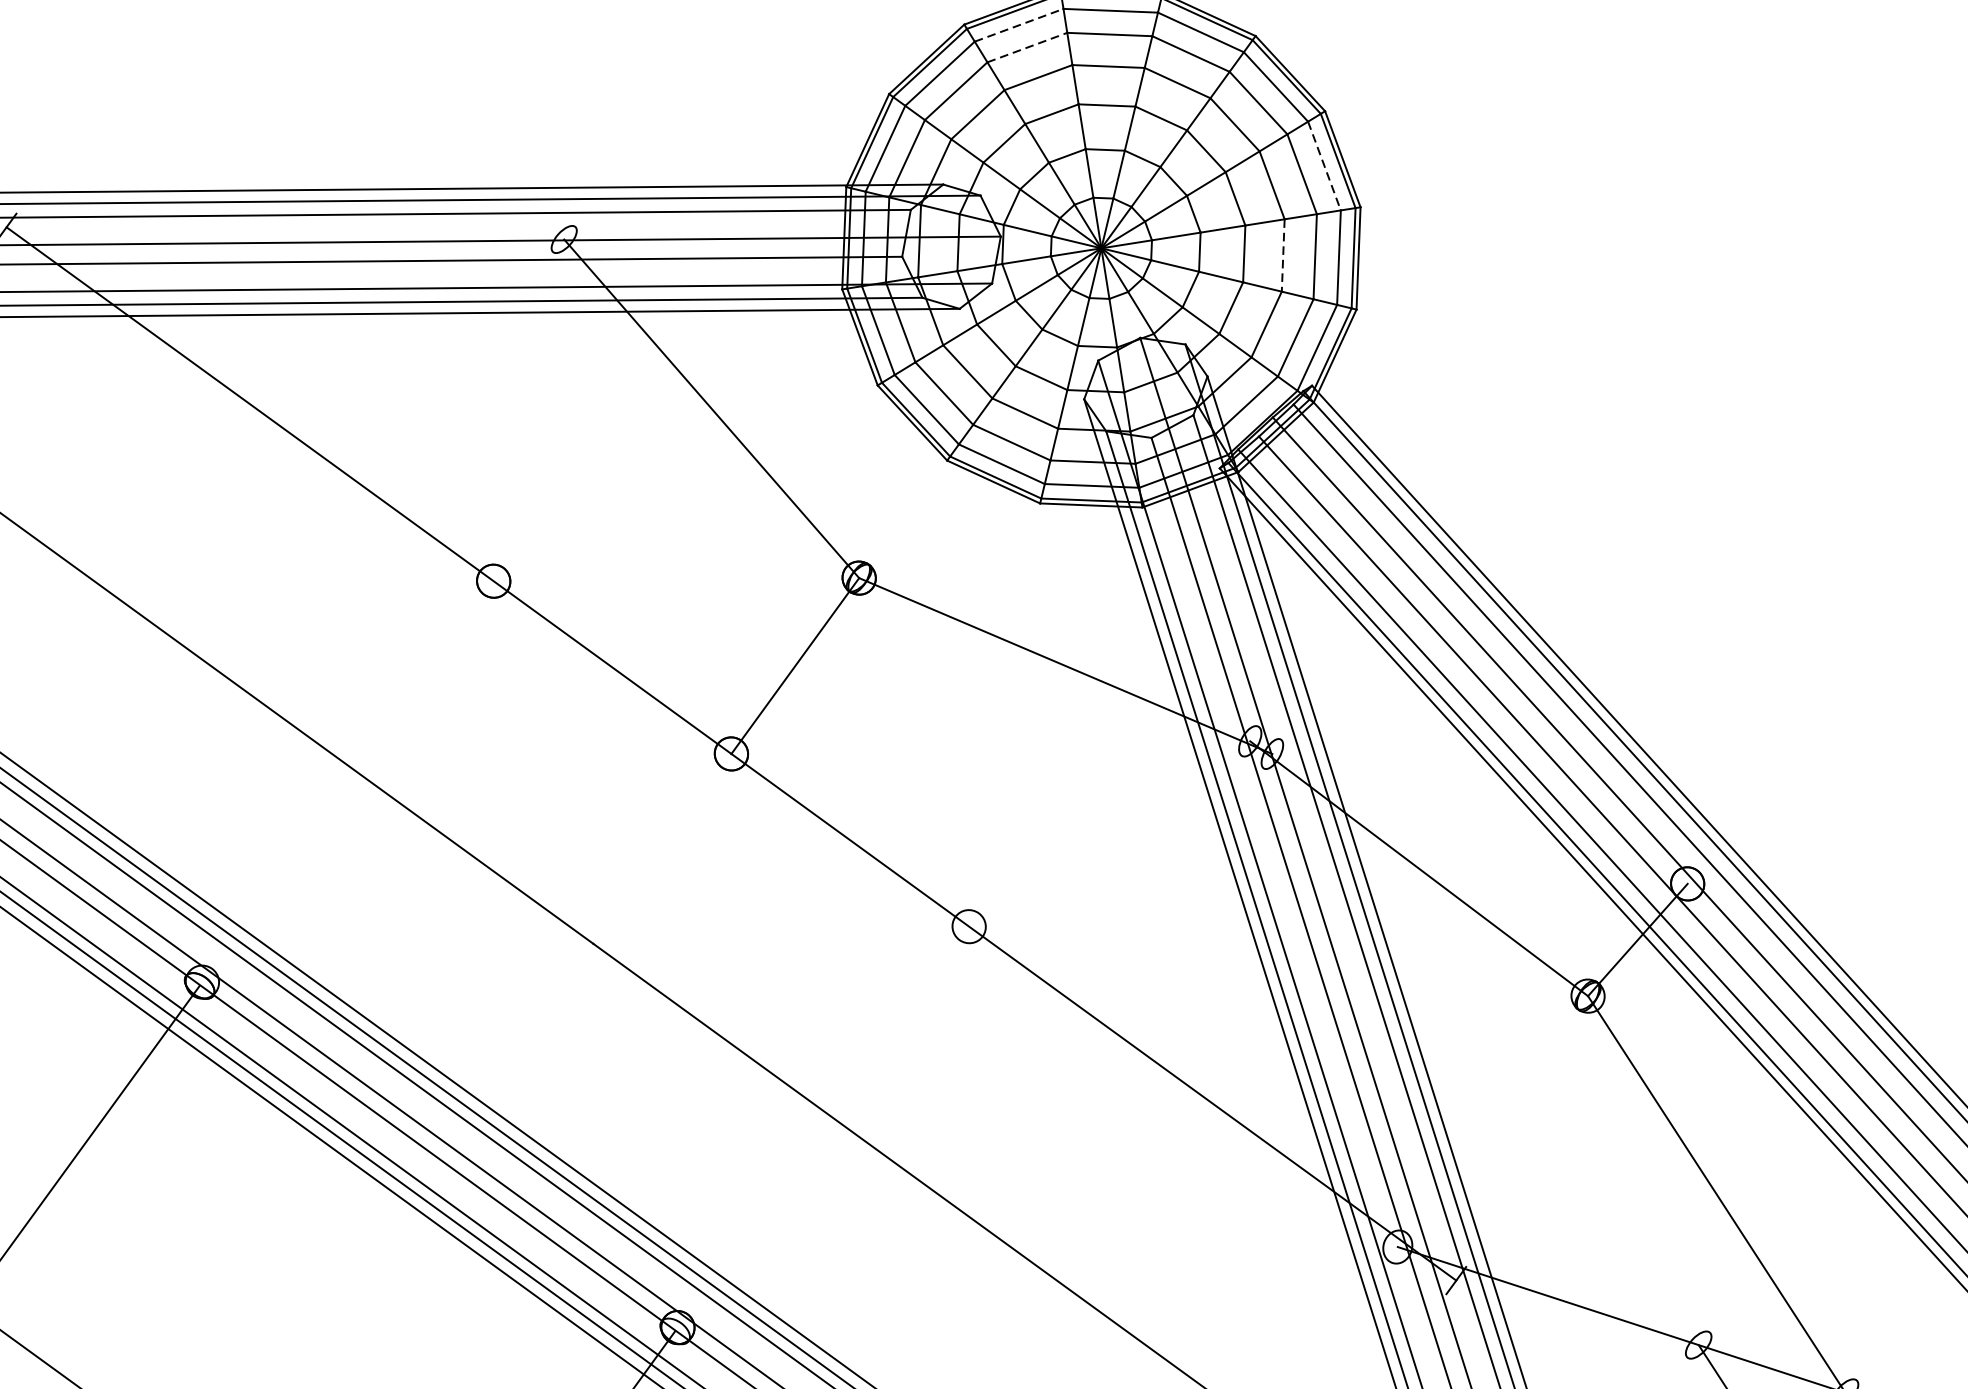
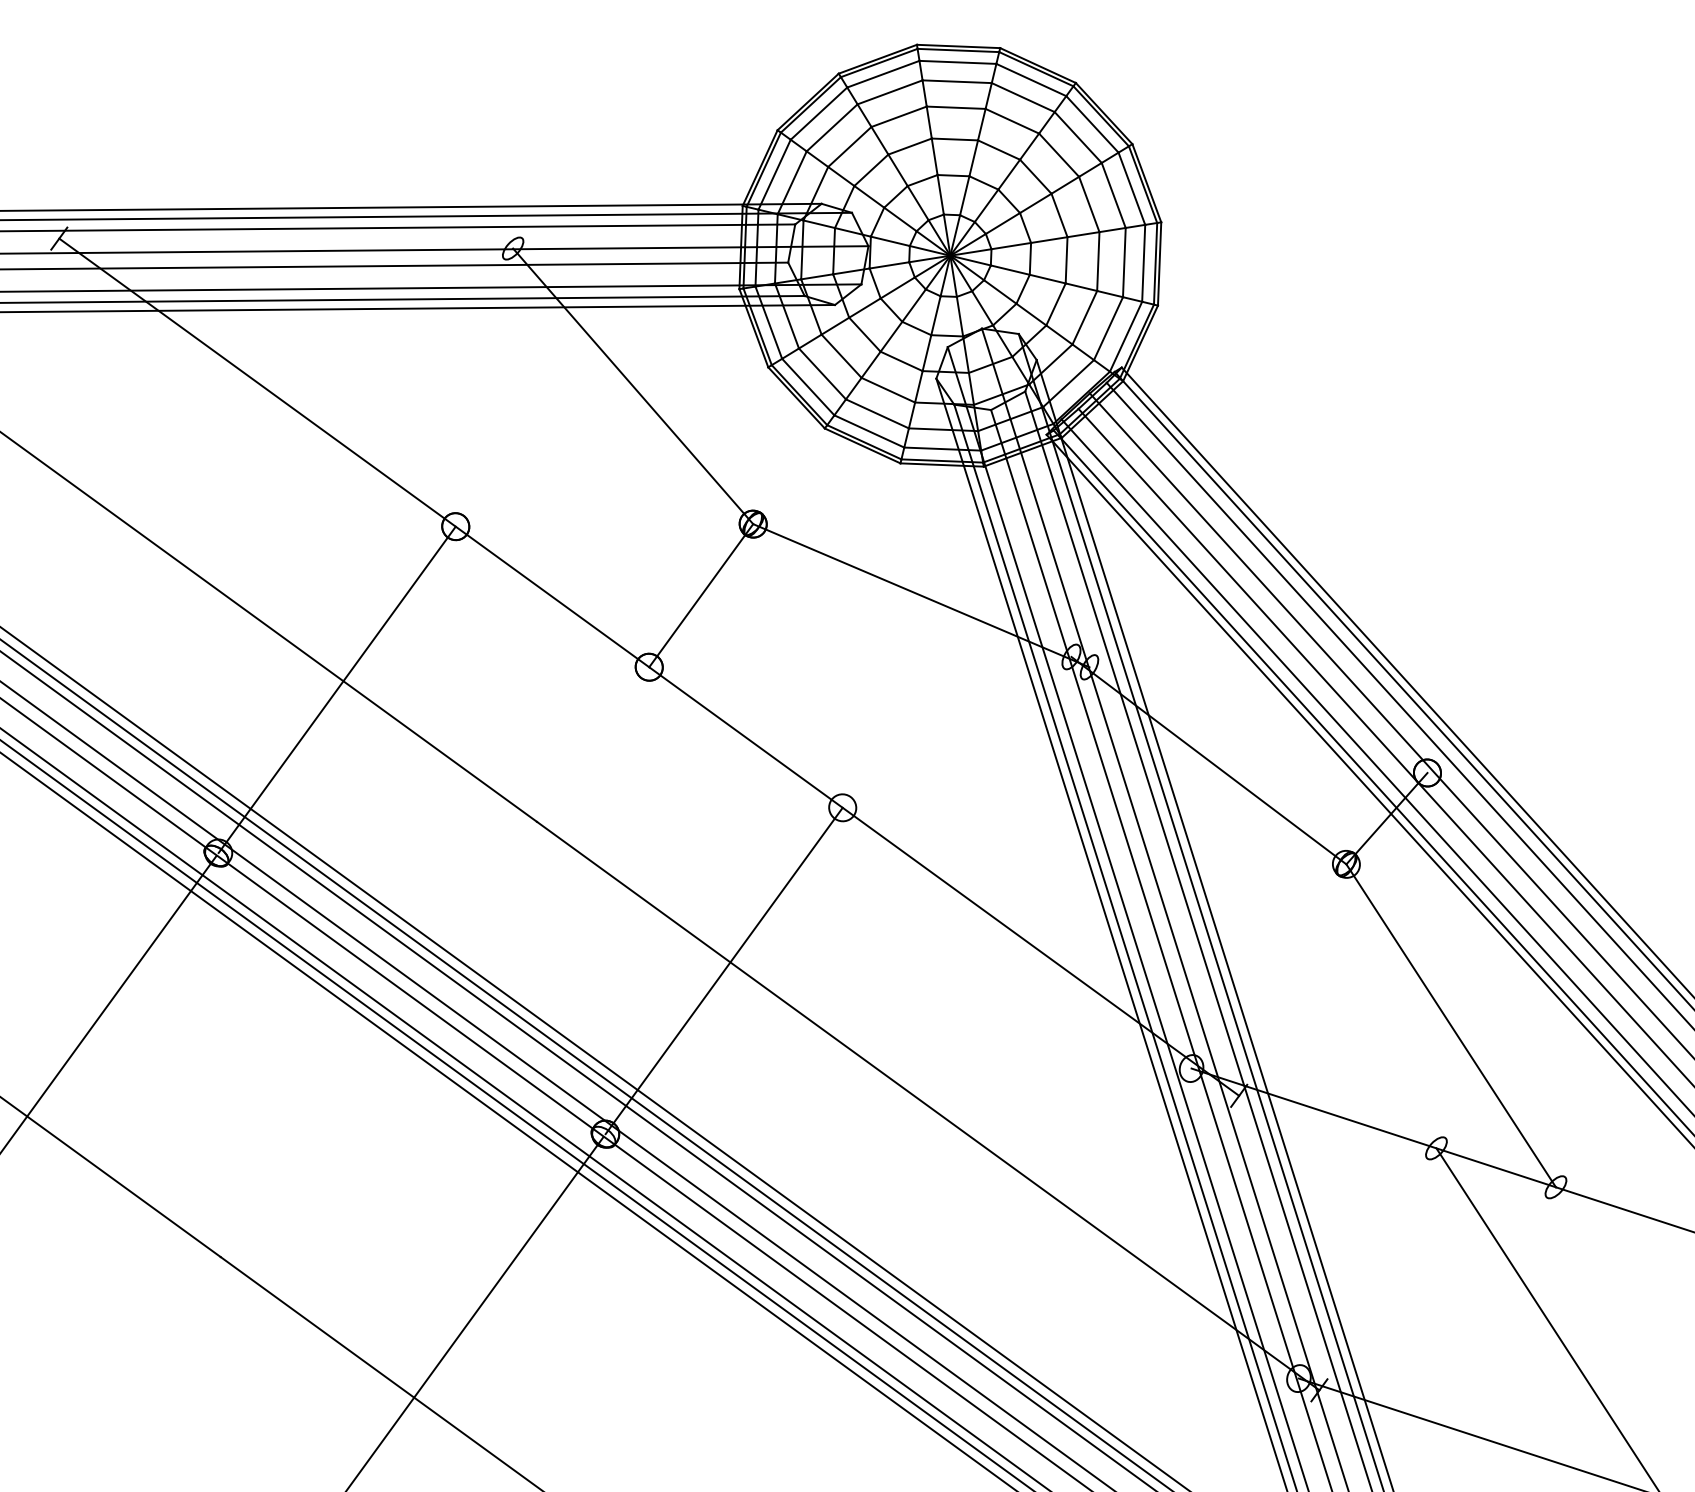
line: (1019, 25) -> (883, 74), dashed -> solid
line: (1027, 47) -> (890, 92), dashed -> solid
line: (1325, 166) -> (1132, 189), dashed -> solid
line: (1283, 256) -> (1098, 262), dashed -> solid
line: (347, 781) -> (336, 689), added
line: (822, 1126) -> (723, 970), added

